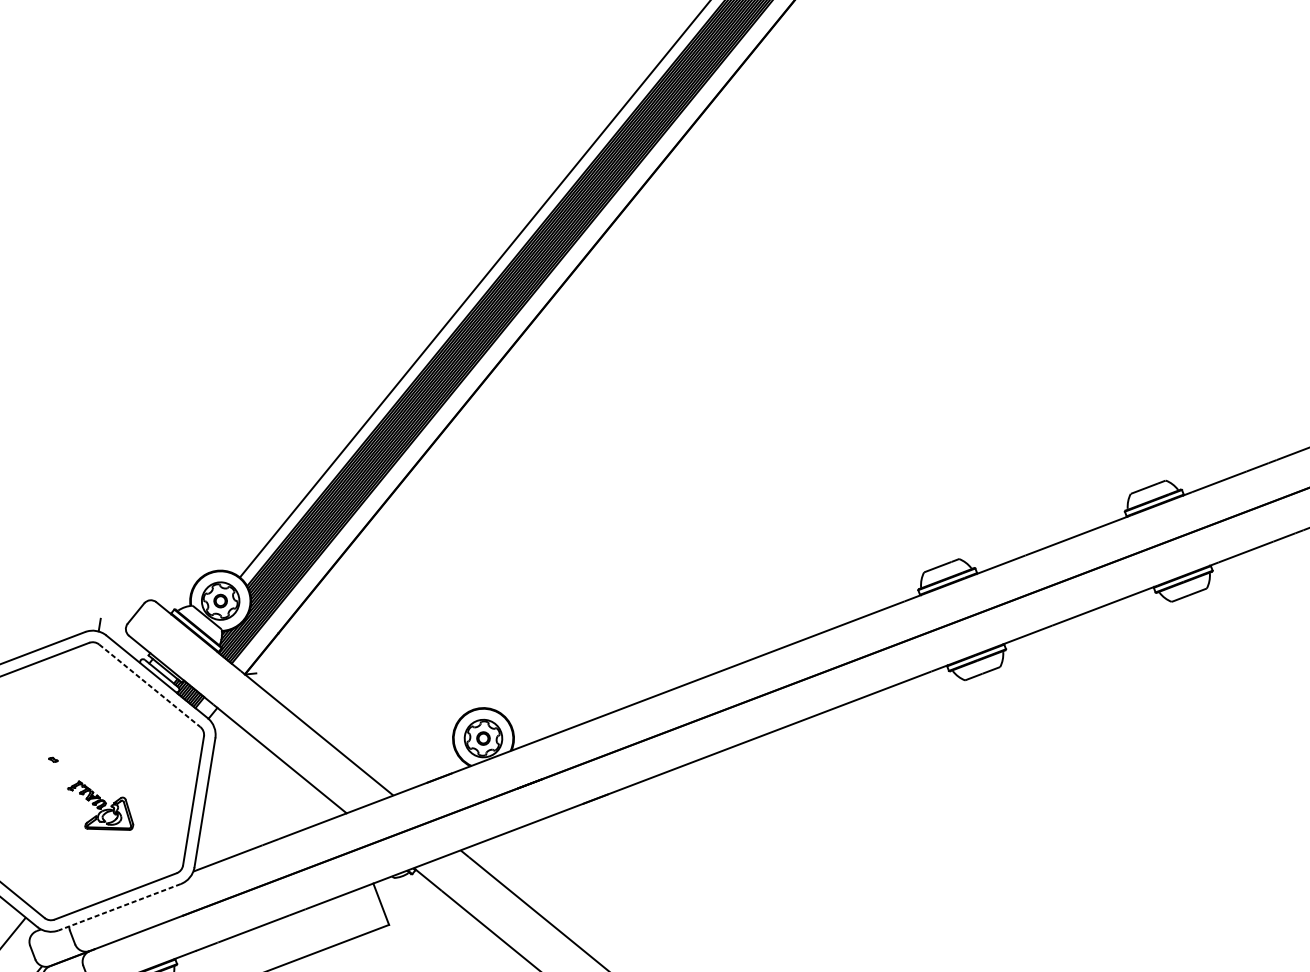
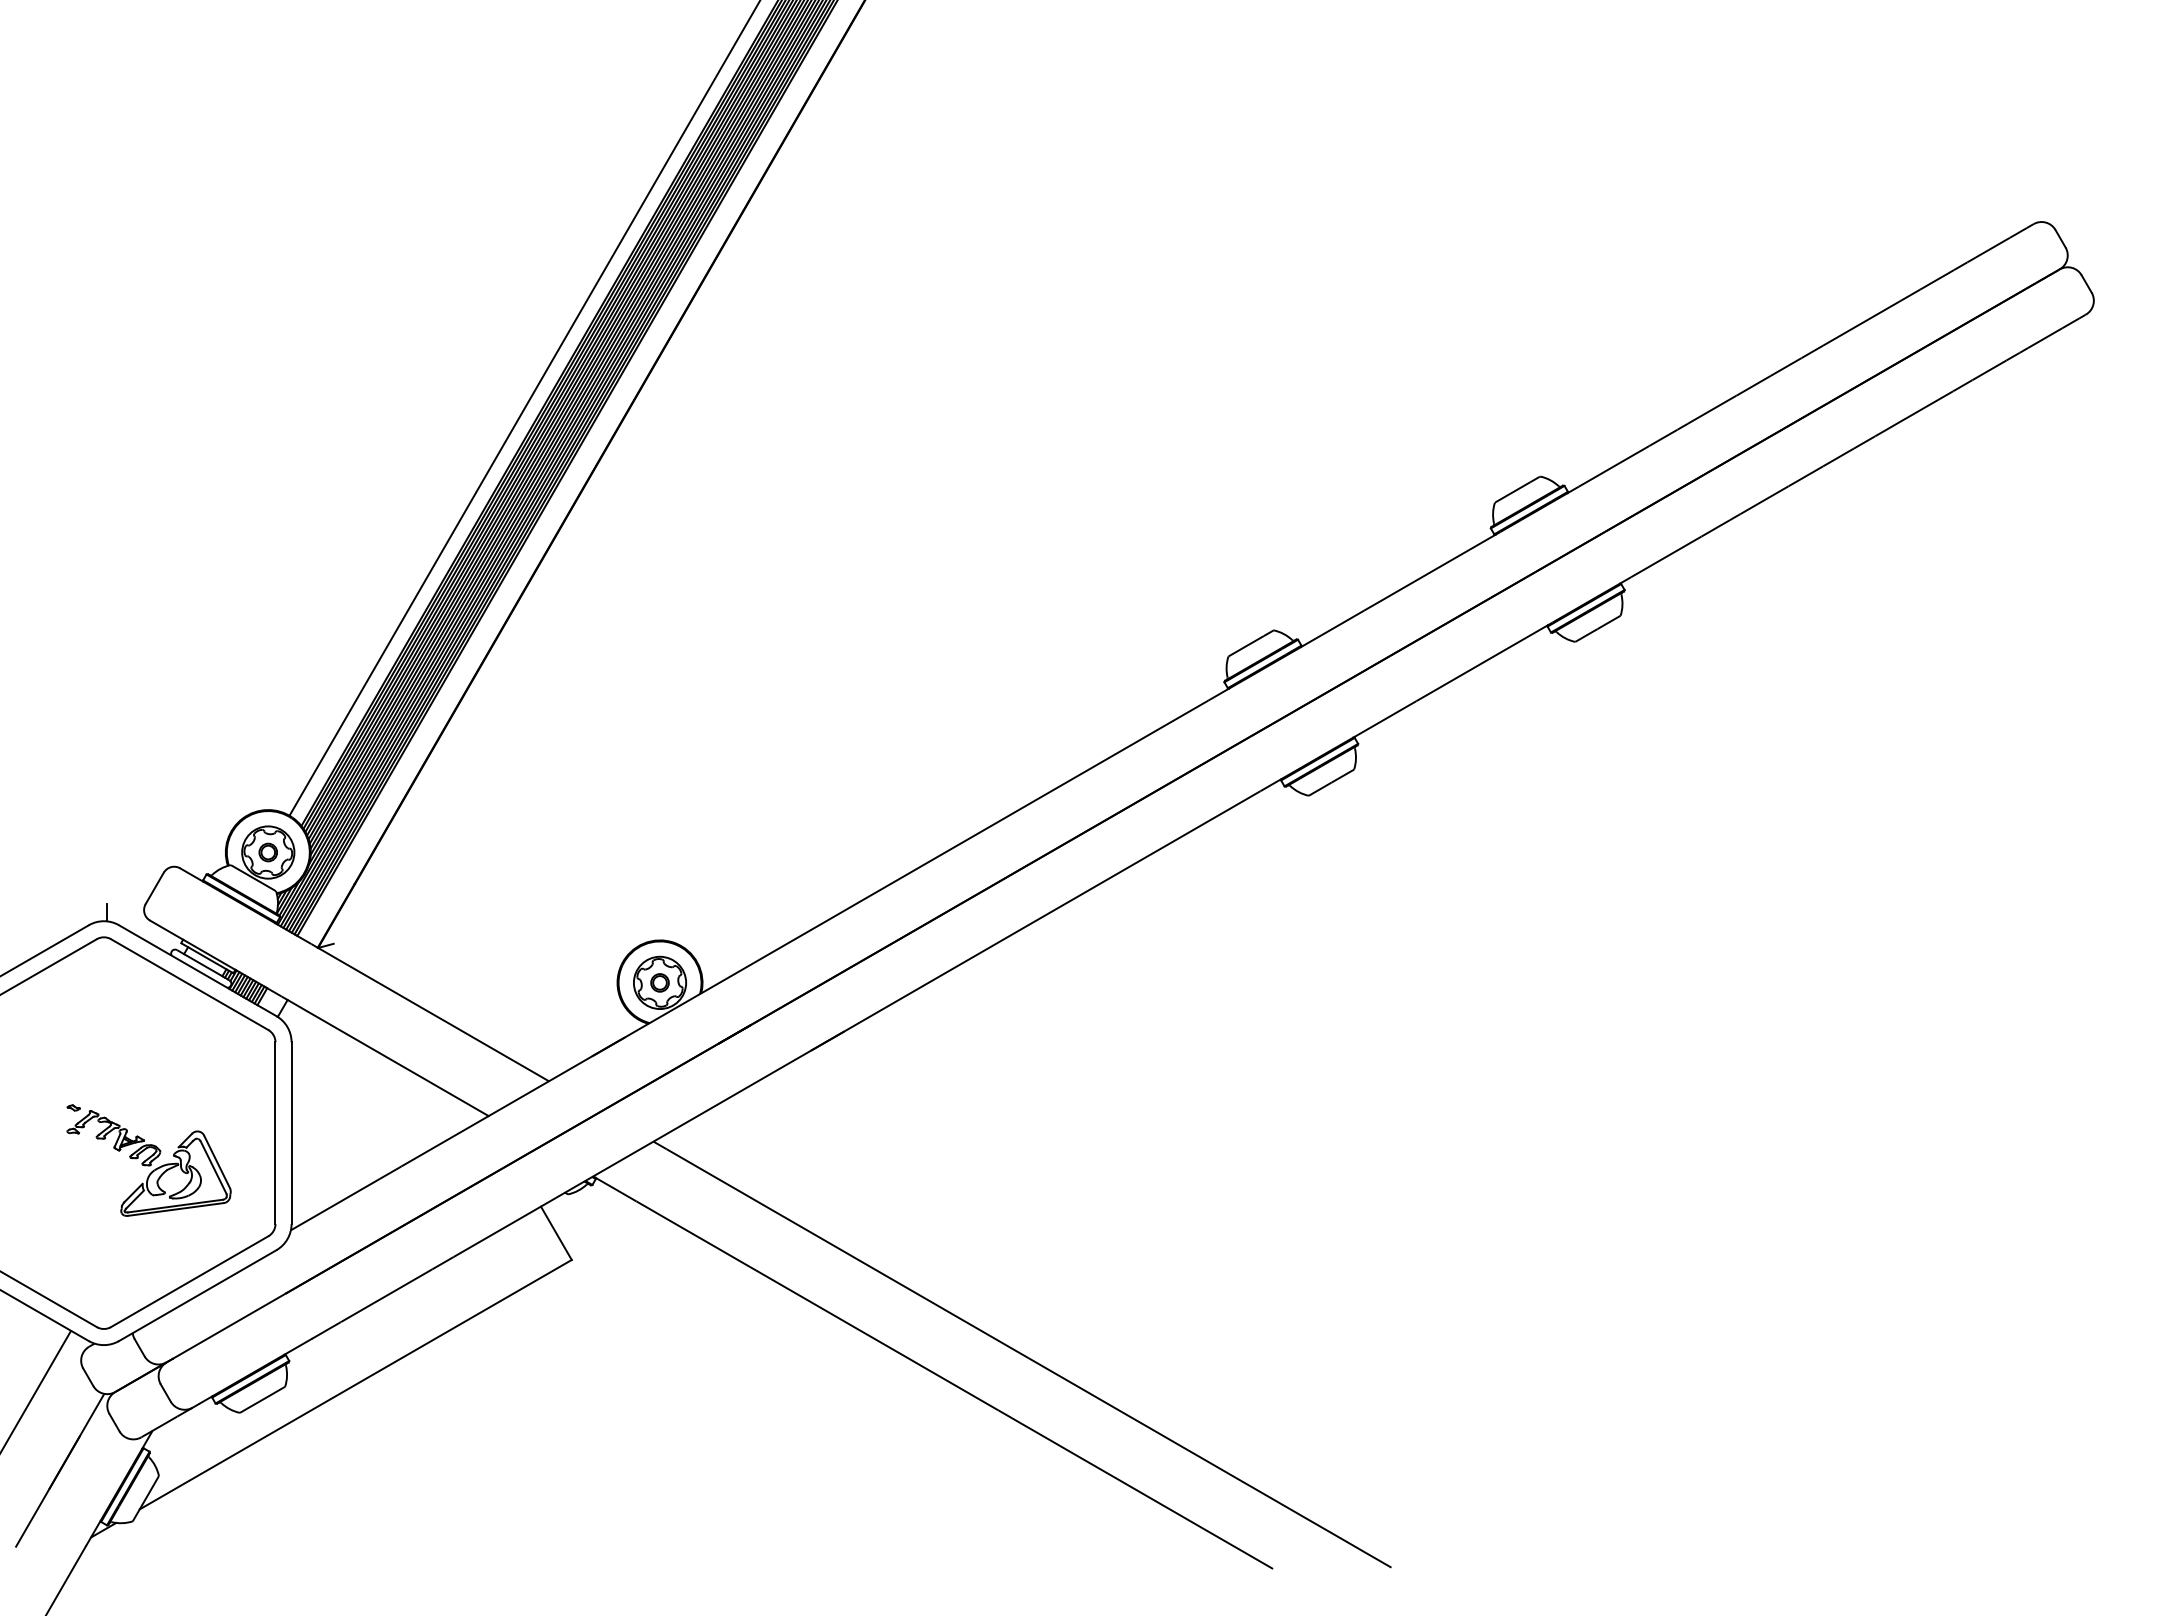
line: (149, 685) -> (189, 984), dashed -> solid
part: (100, 807) -> (148, 1163), size x1.67
line: (119, 907) -> (197, 1295), dashed -> solid

